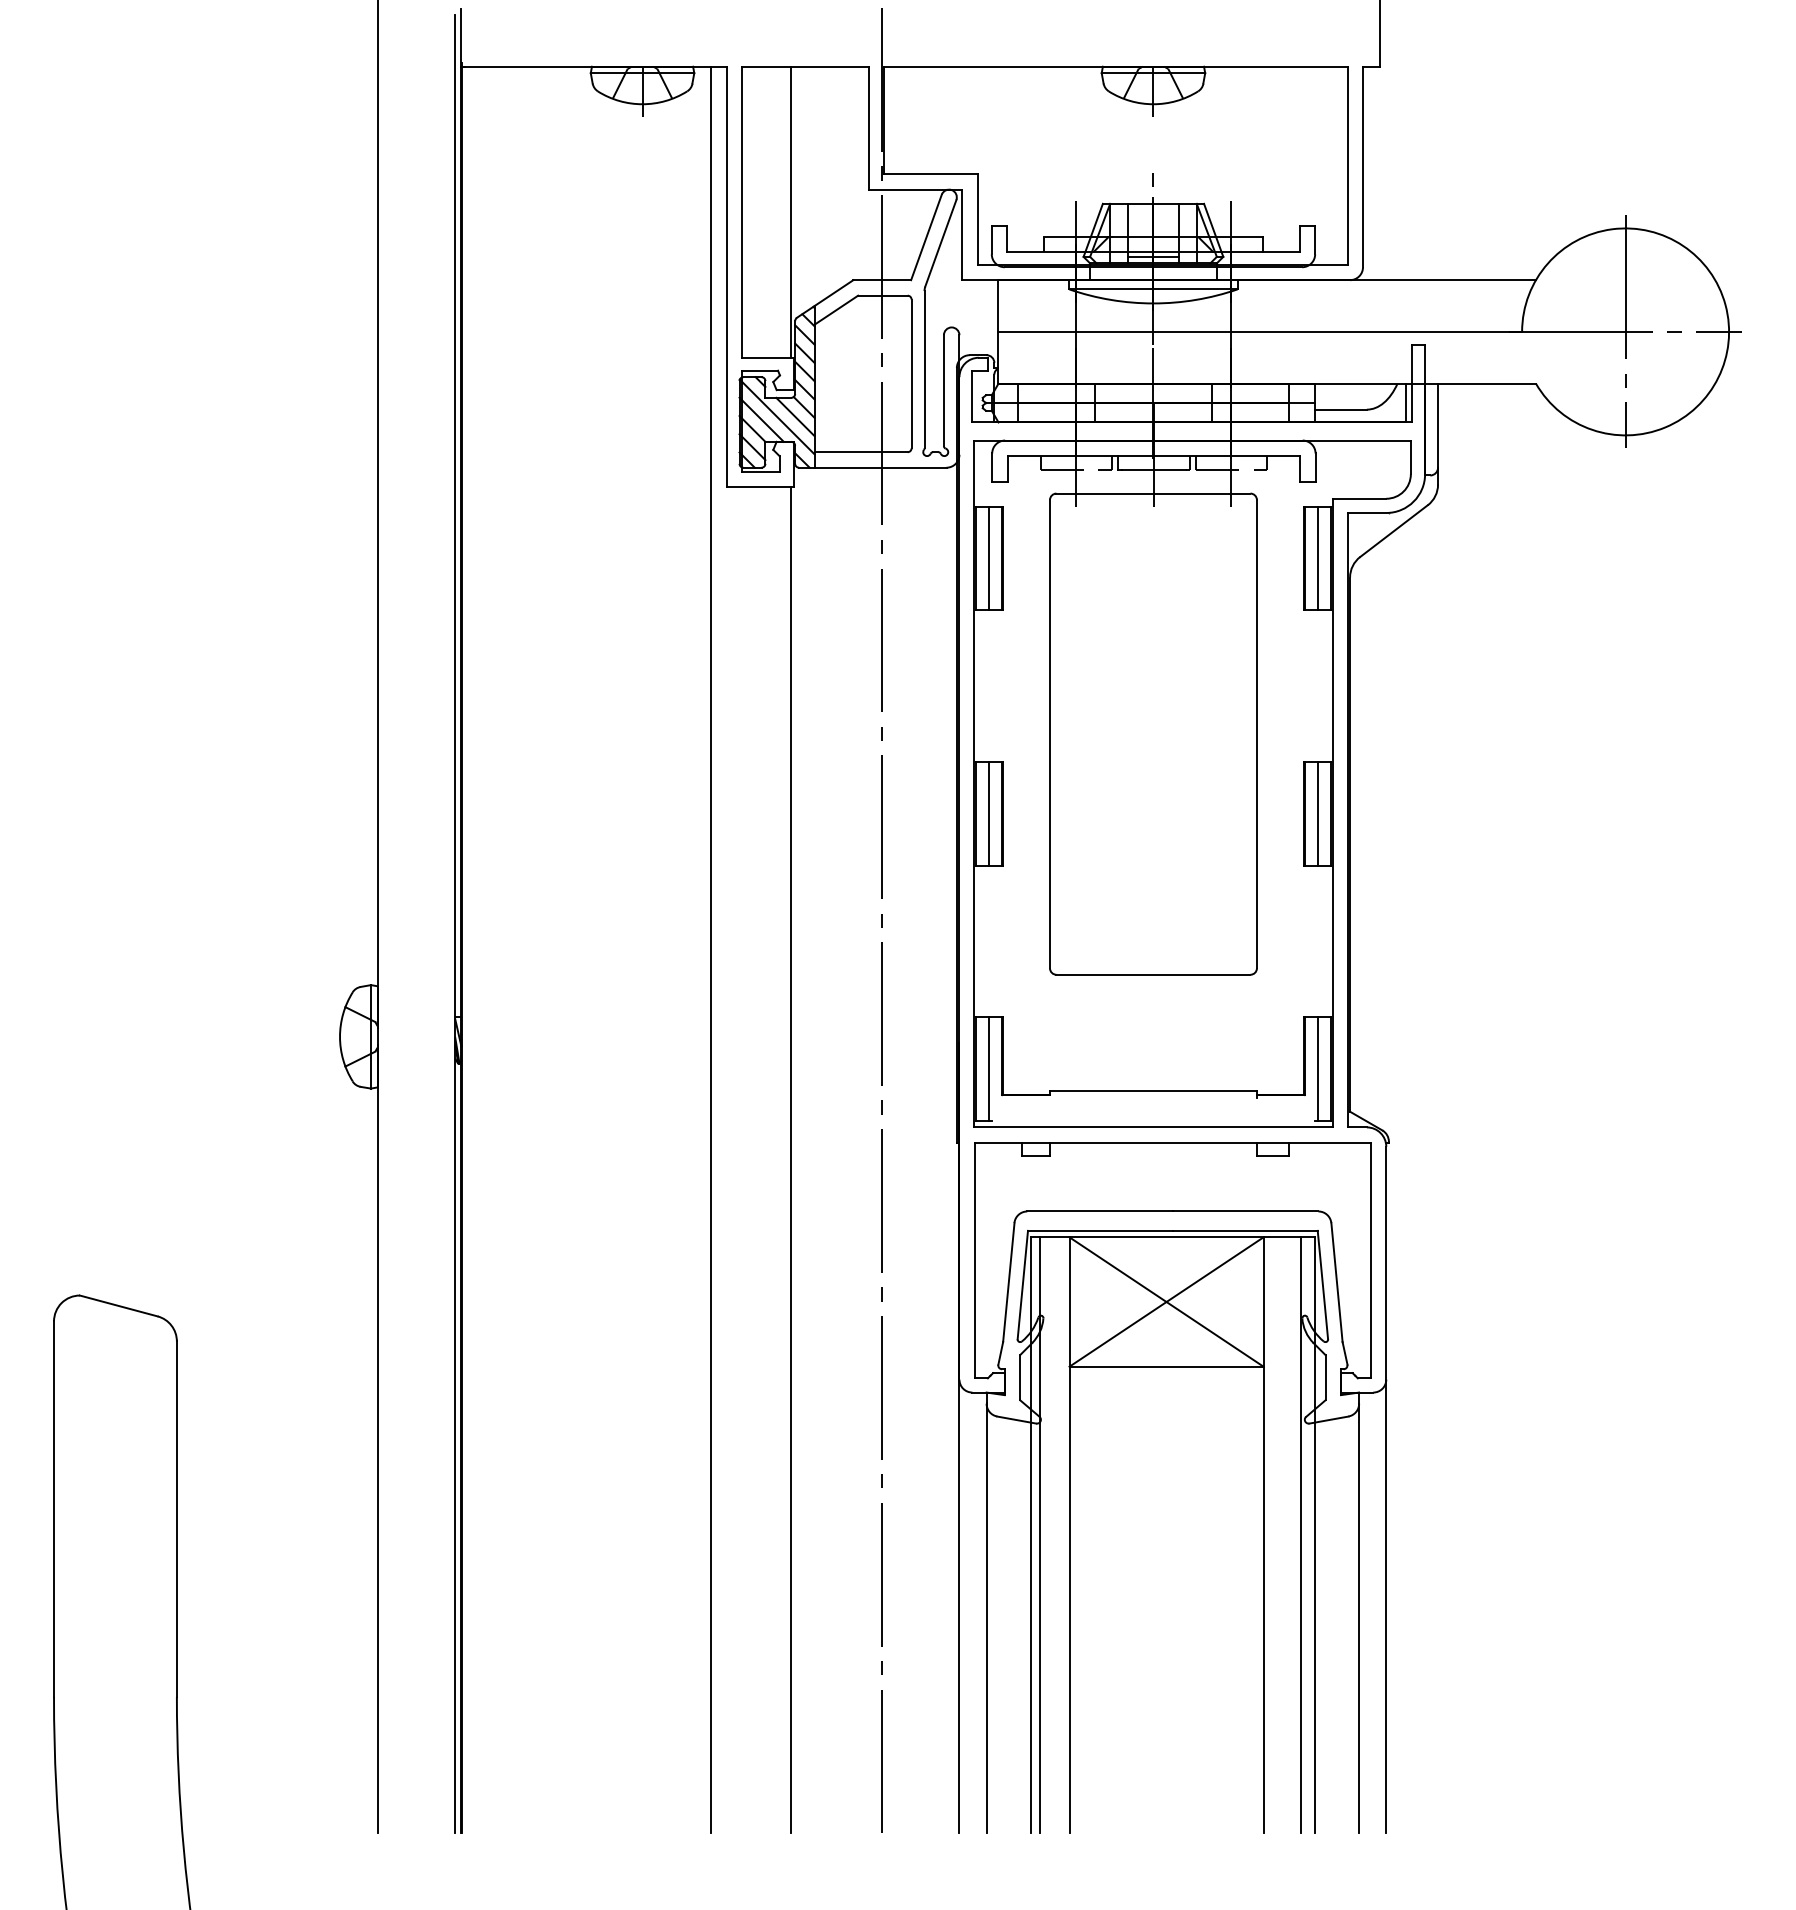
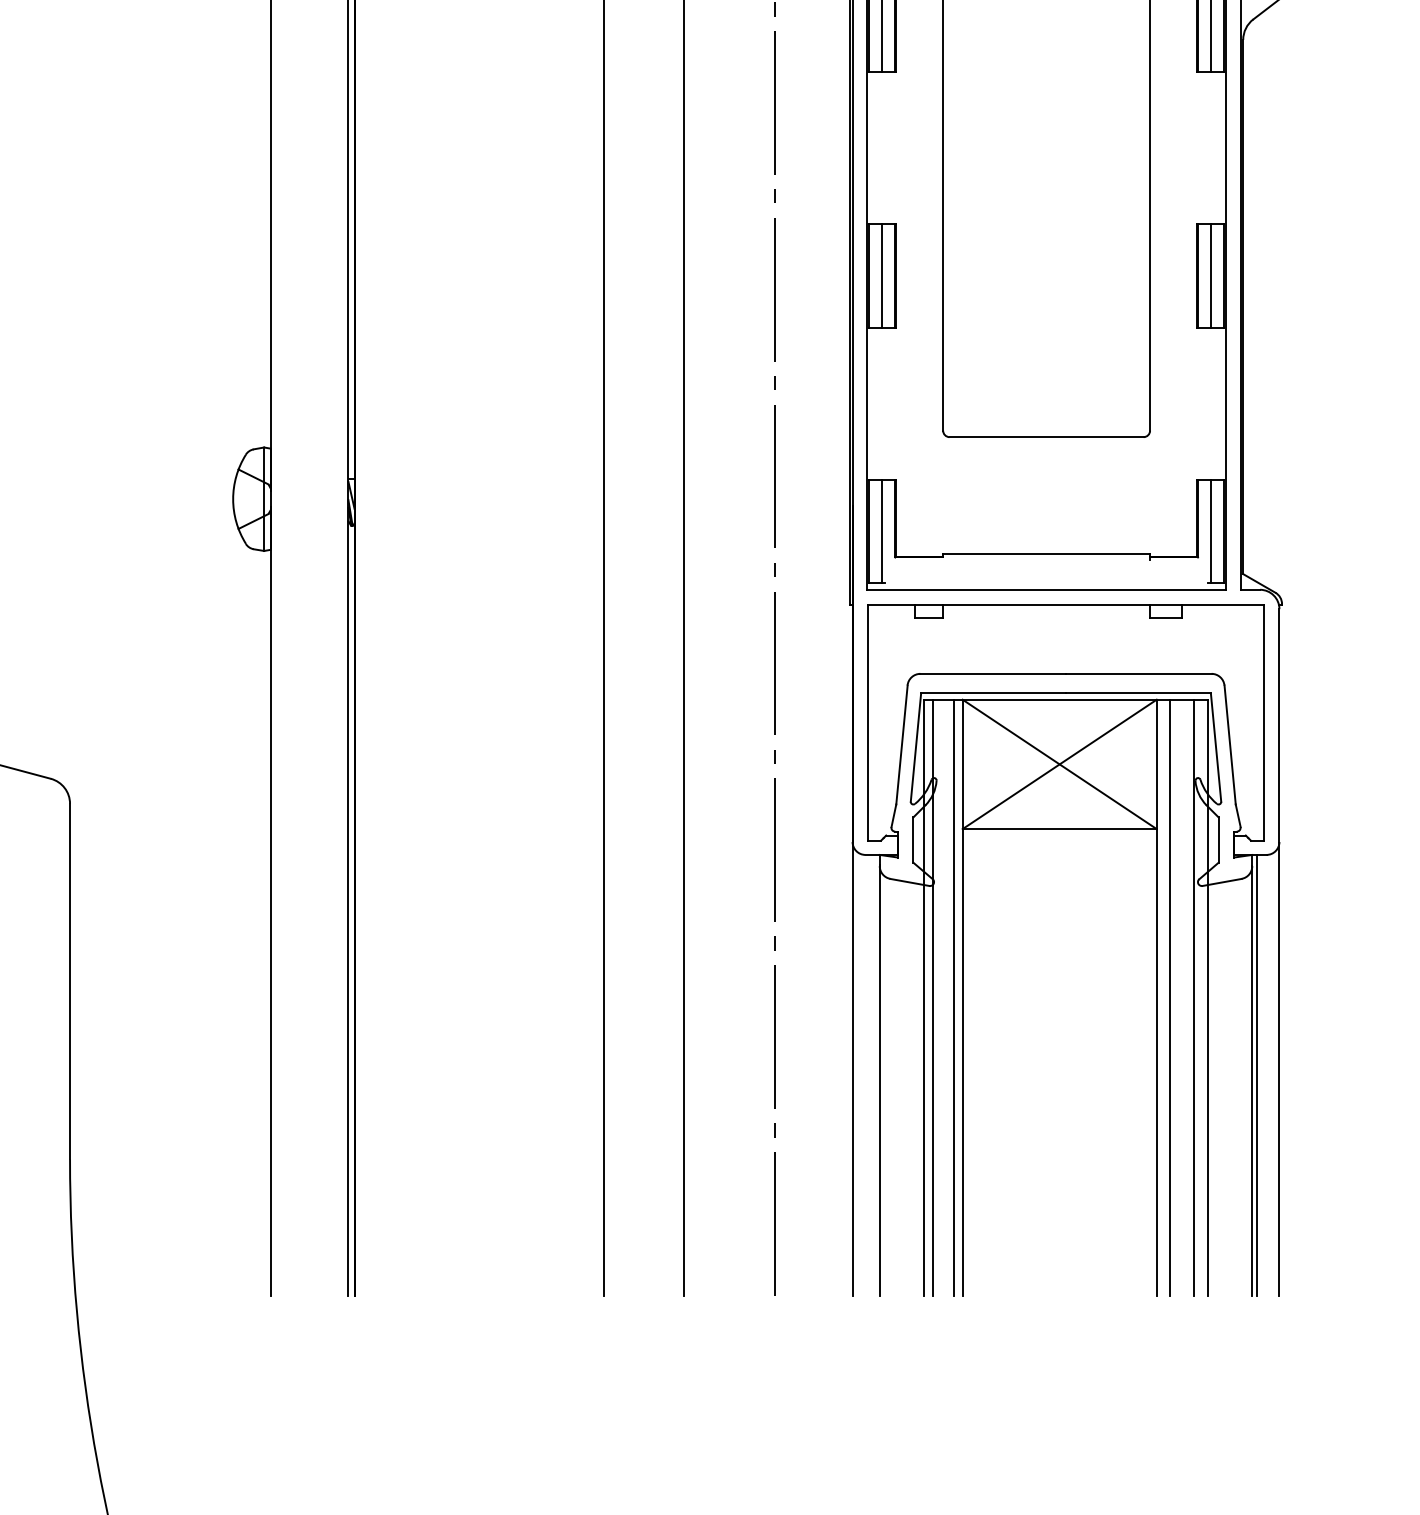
line: (1060, 1535) -> (953, 997), added
line: (1276, 1535) -> (1169, 997), added
line: (1364, 1612) -> (1257, 1074), added

